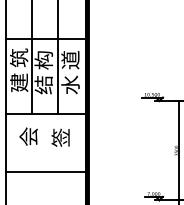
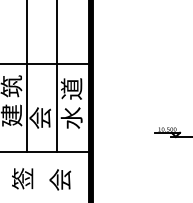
text: (43, 72) -> (40, 103), 结 构 -> 会
text: (28, 136) -> (22, 178), 会 -> 签
text: (60, 137) -> (59, 179), 签 -> 会

